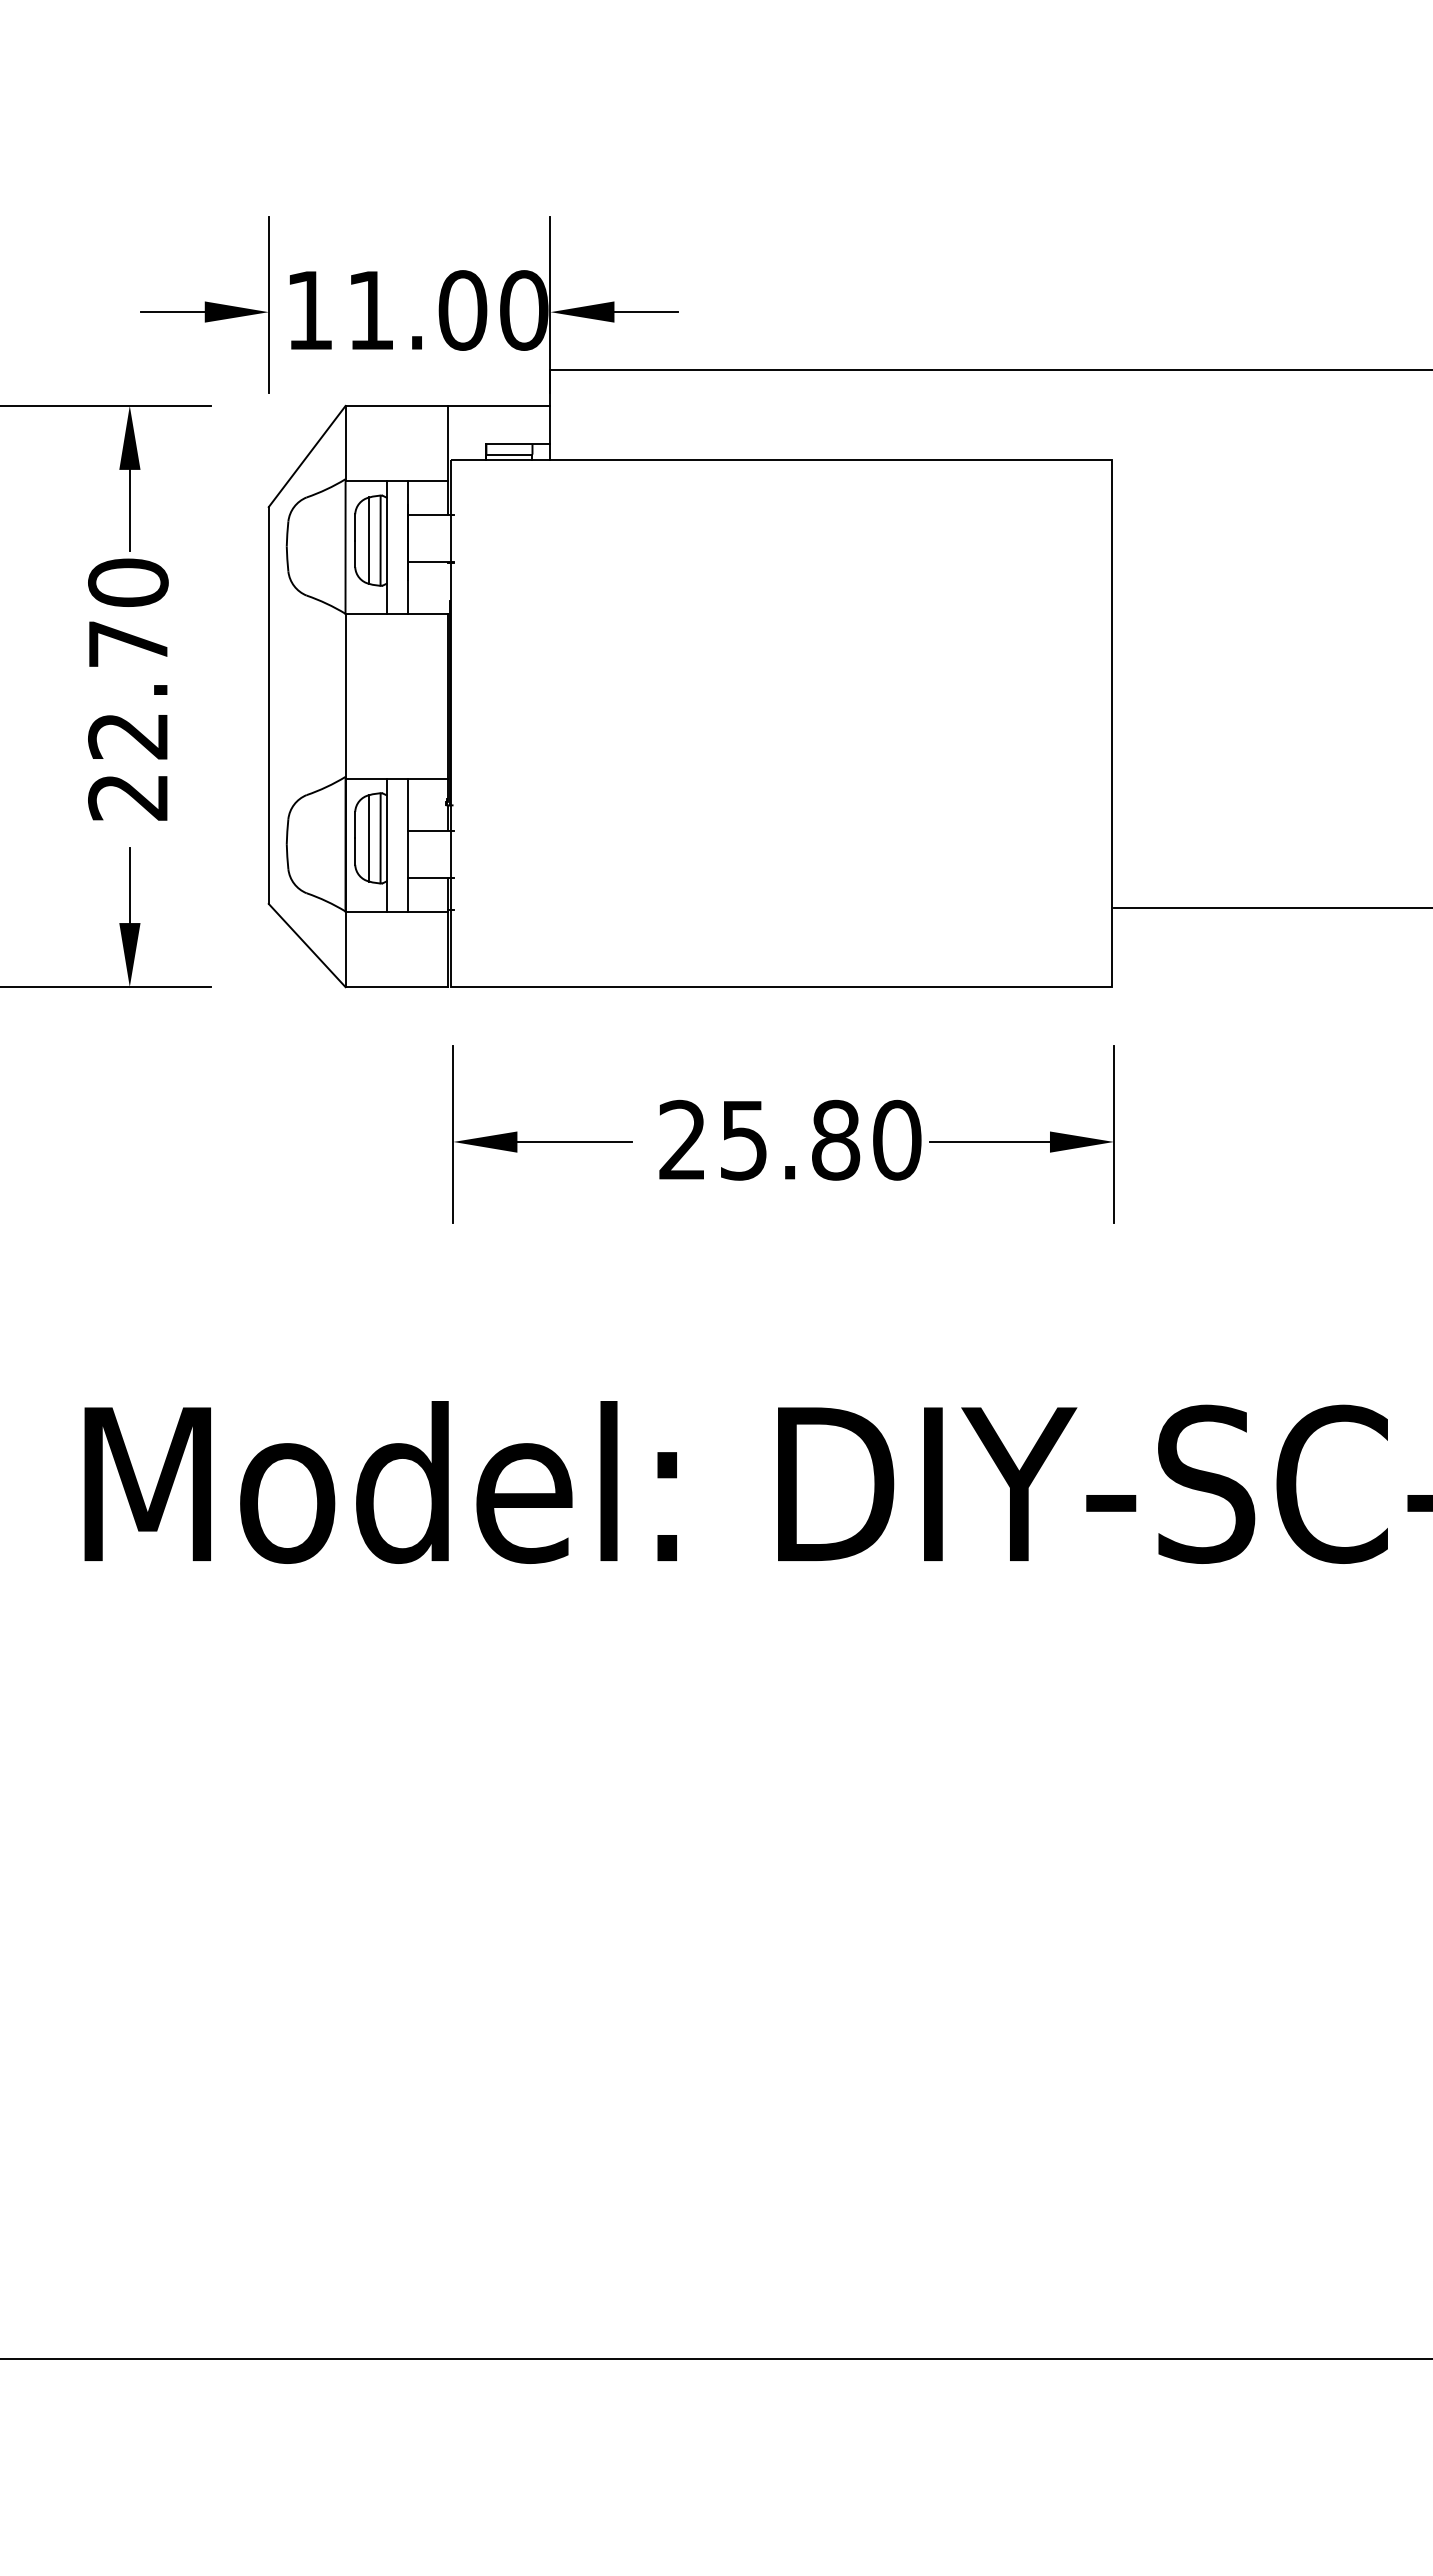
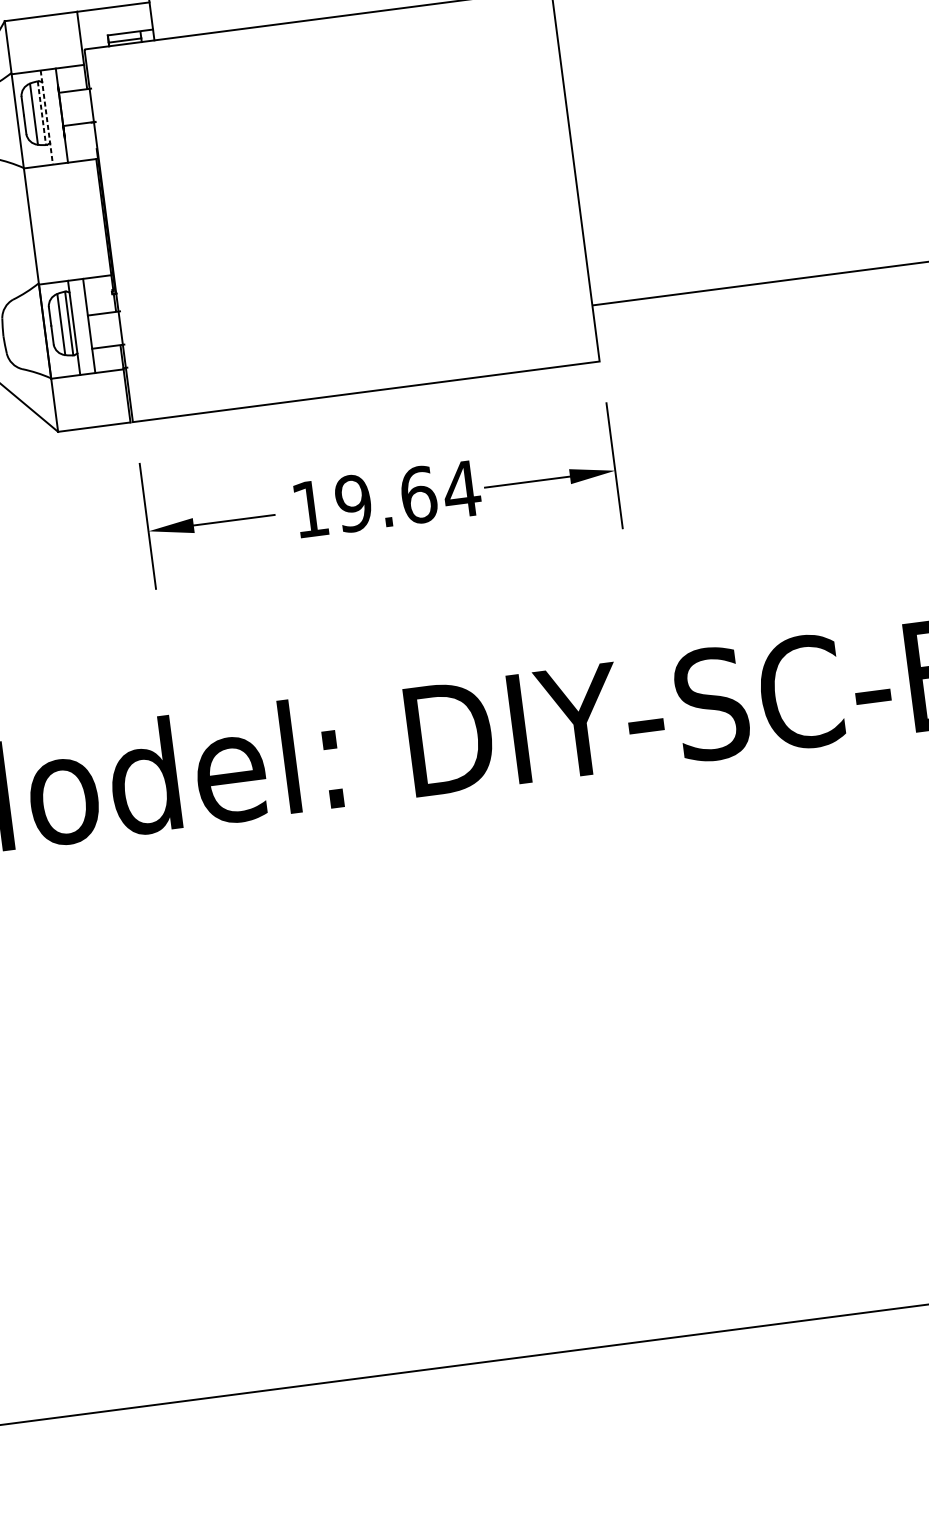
line: (380, 541) -> (41, 113), solid -> dashed
line: (386, 547) -> (46, 117), solid -> dashed
text: (790, 1139) -> (386, 498), 25.80 -> 19.64

